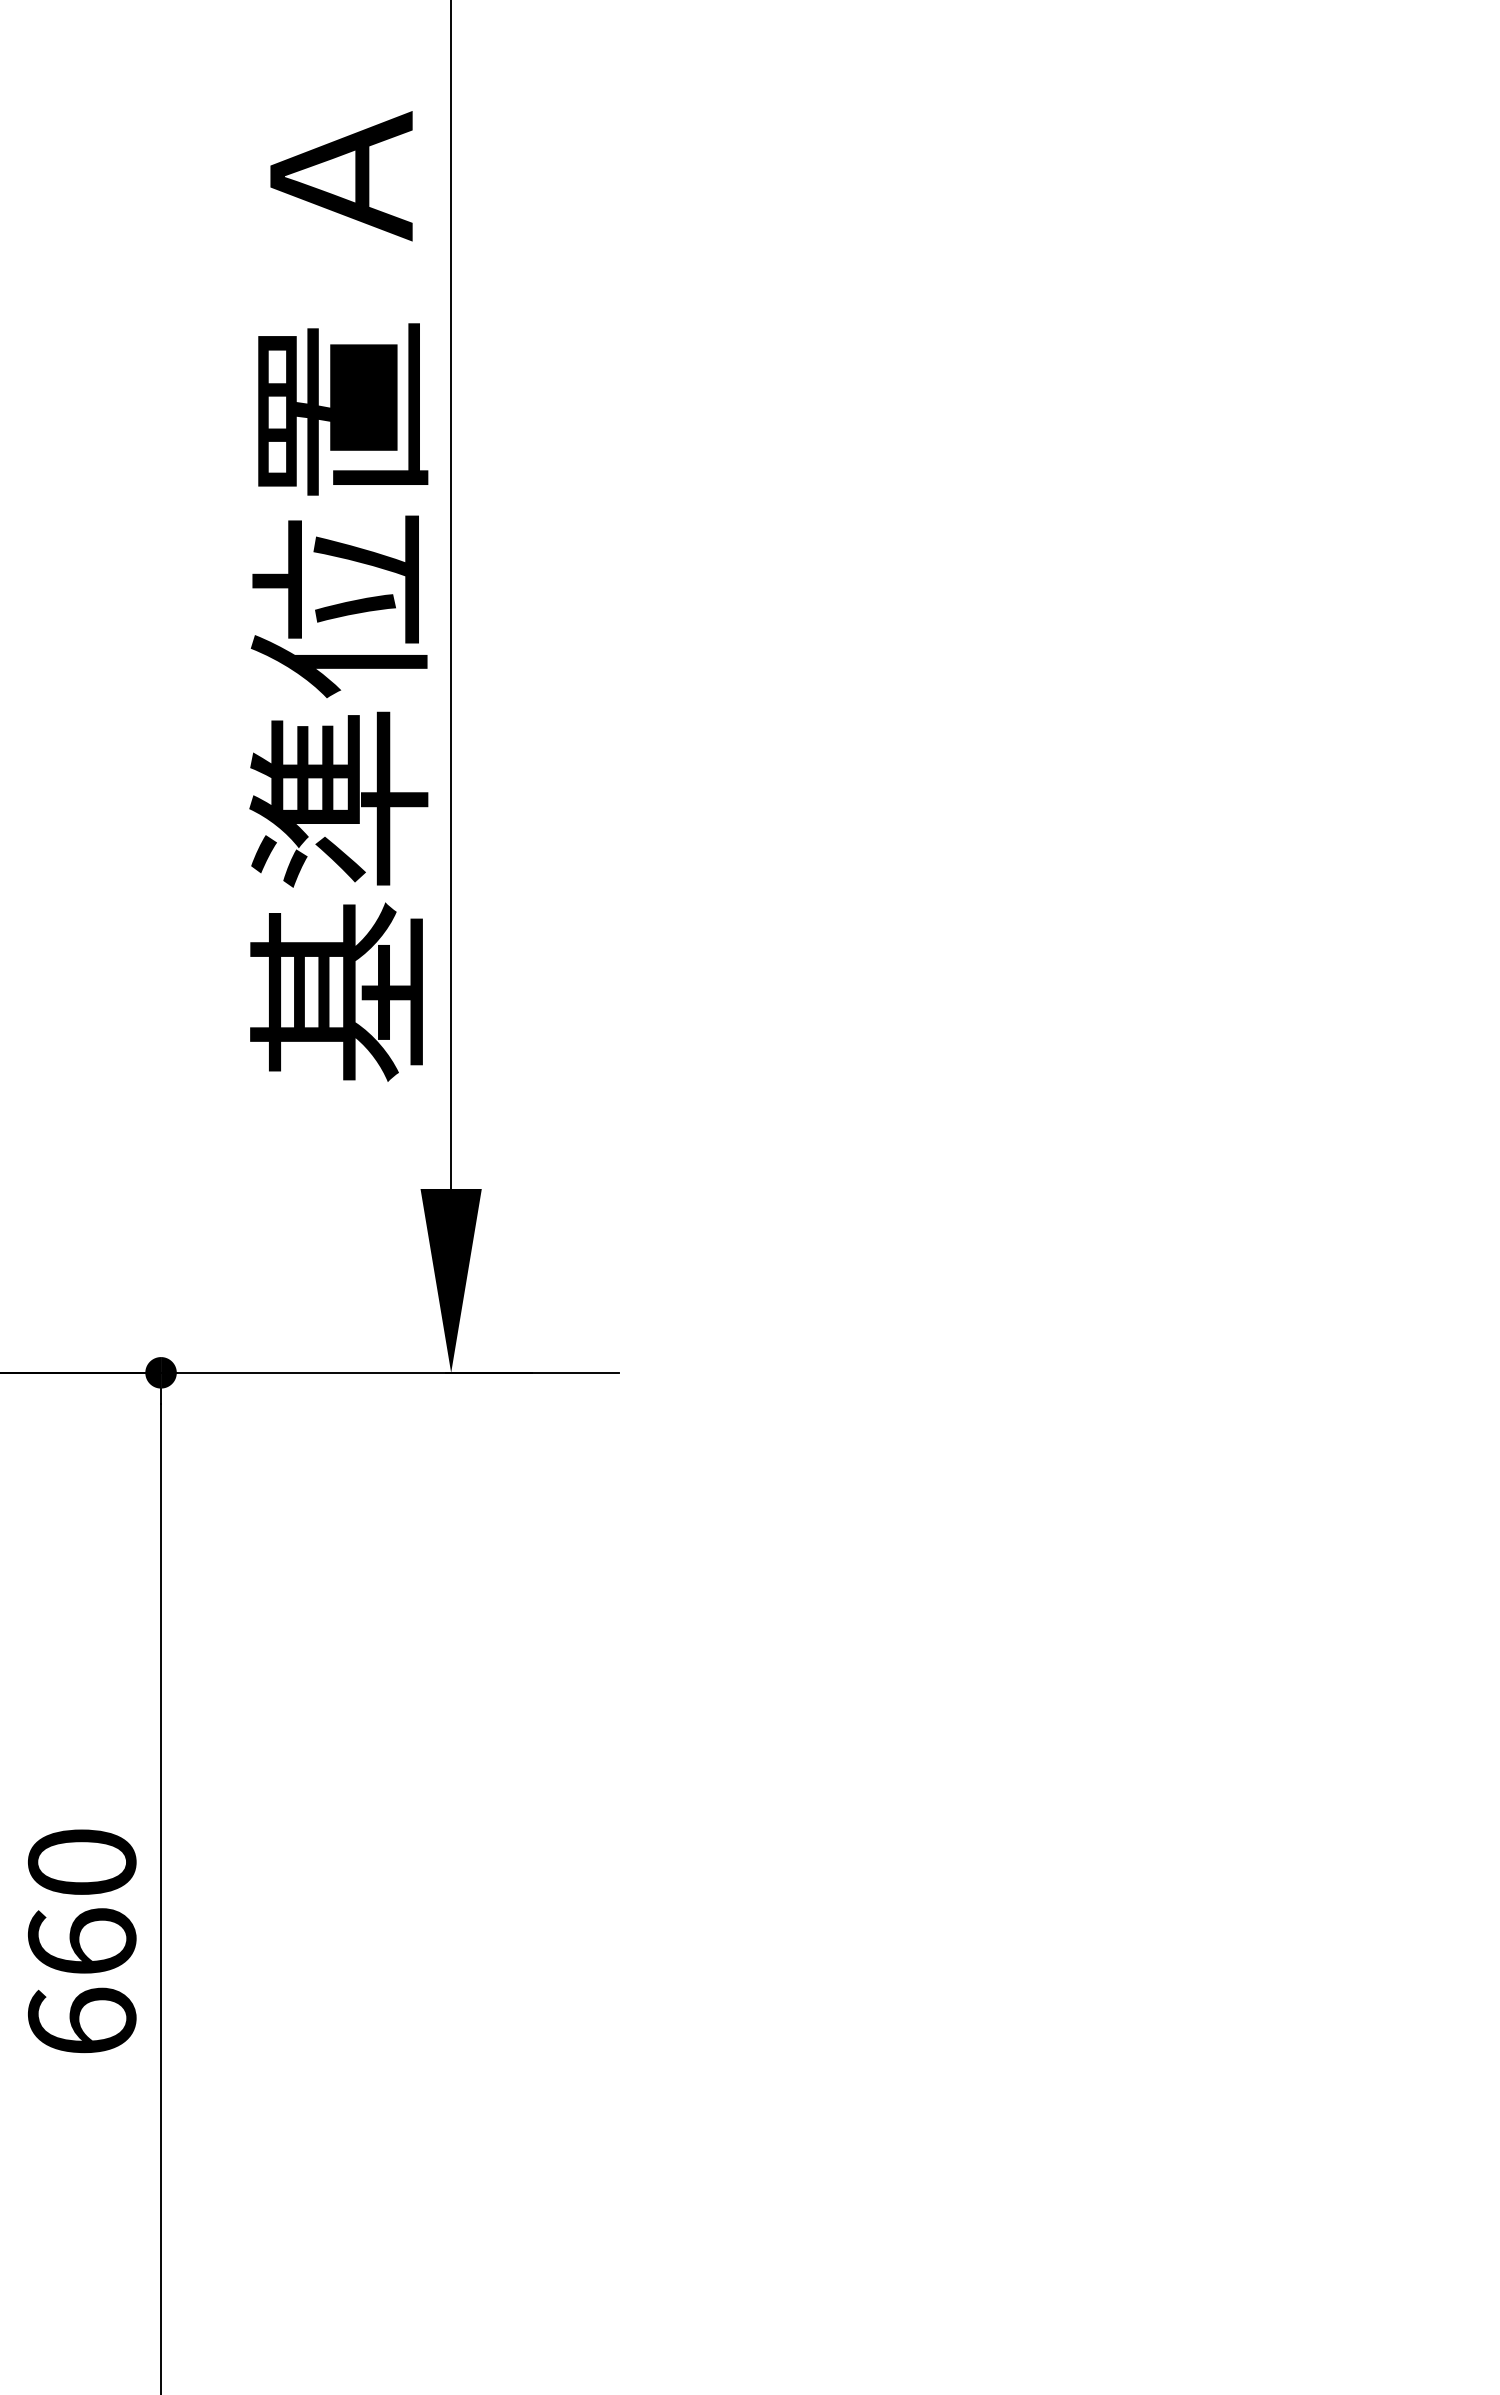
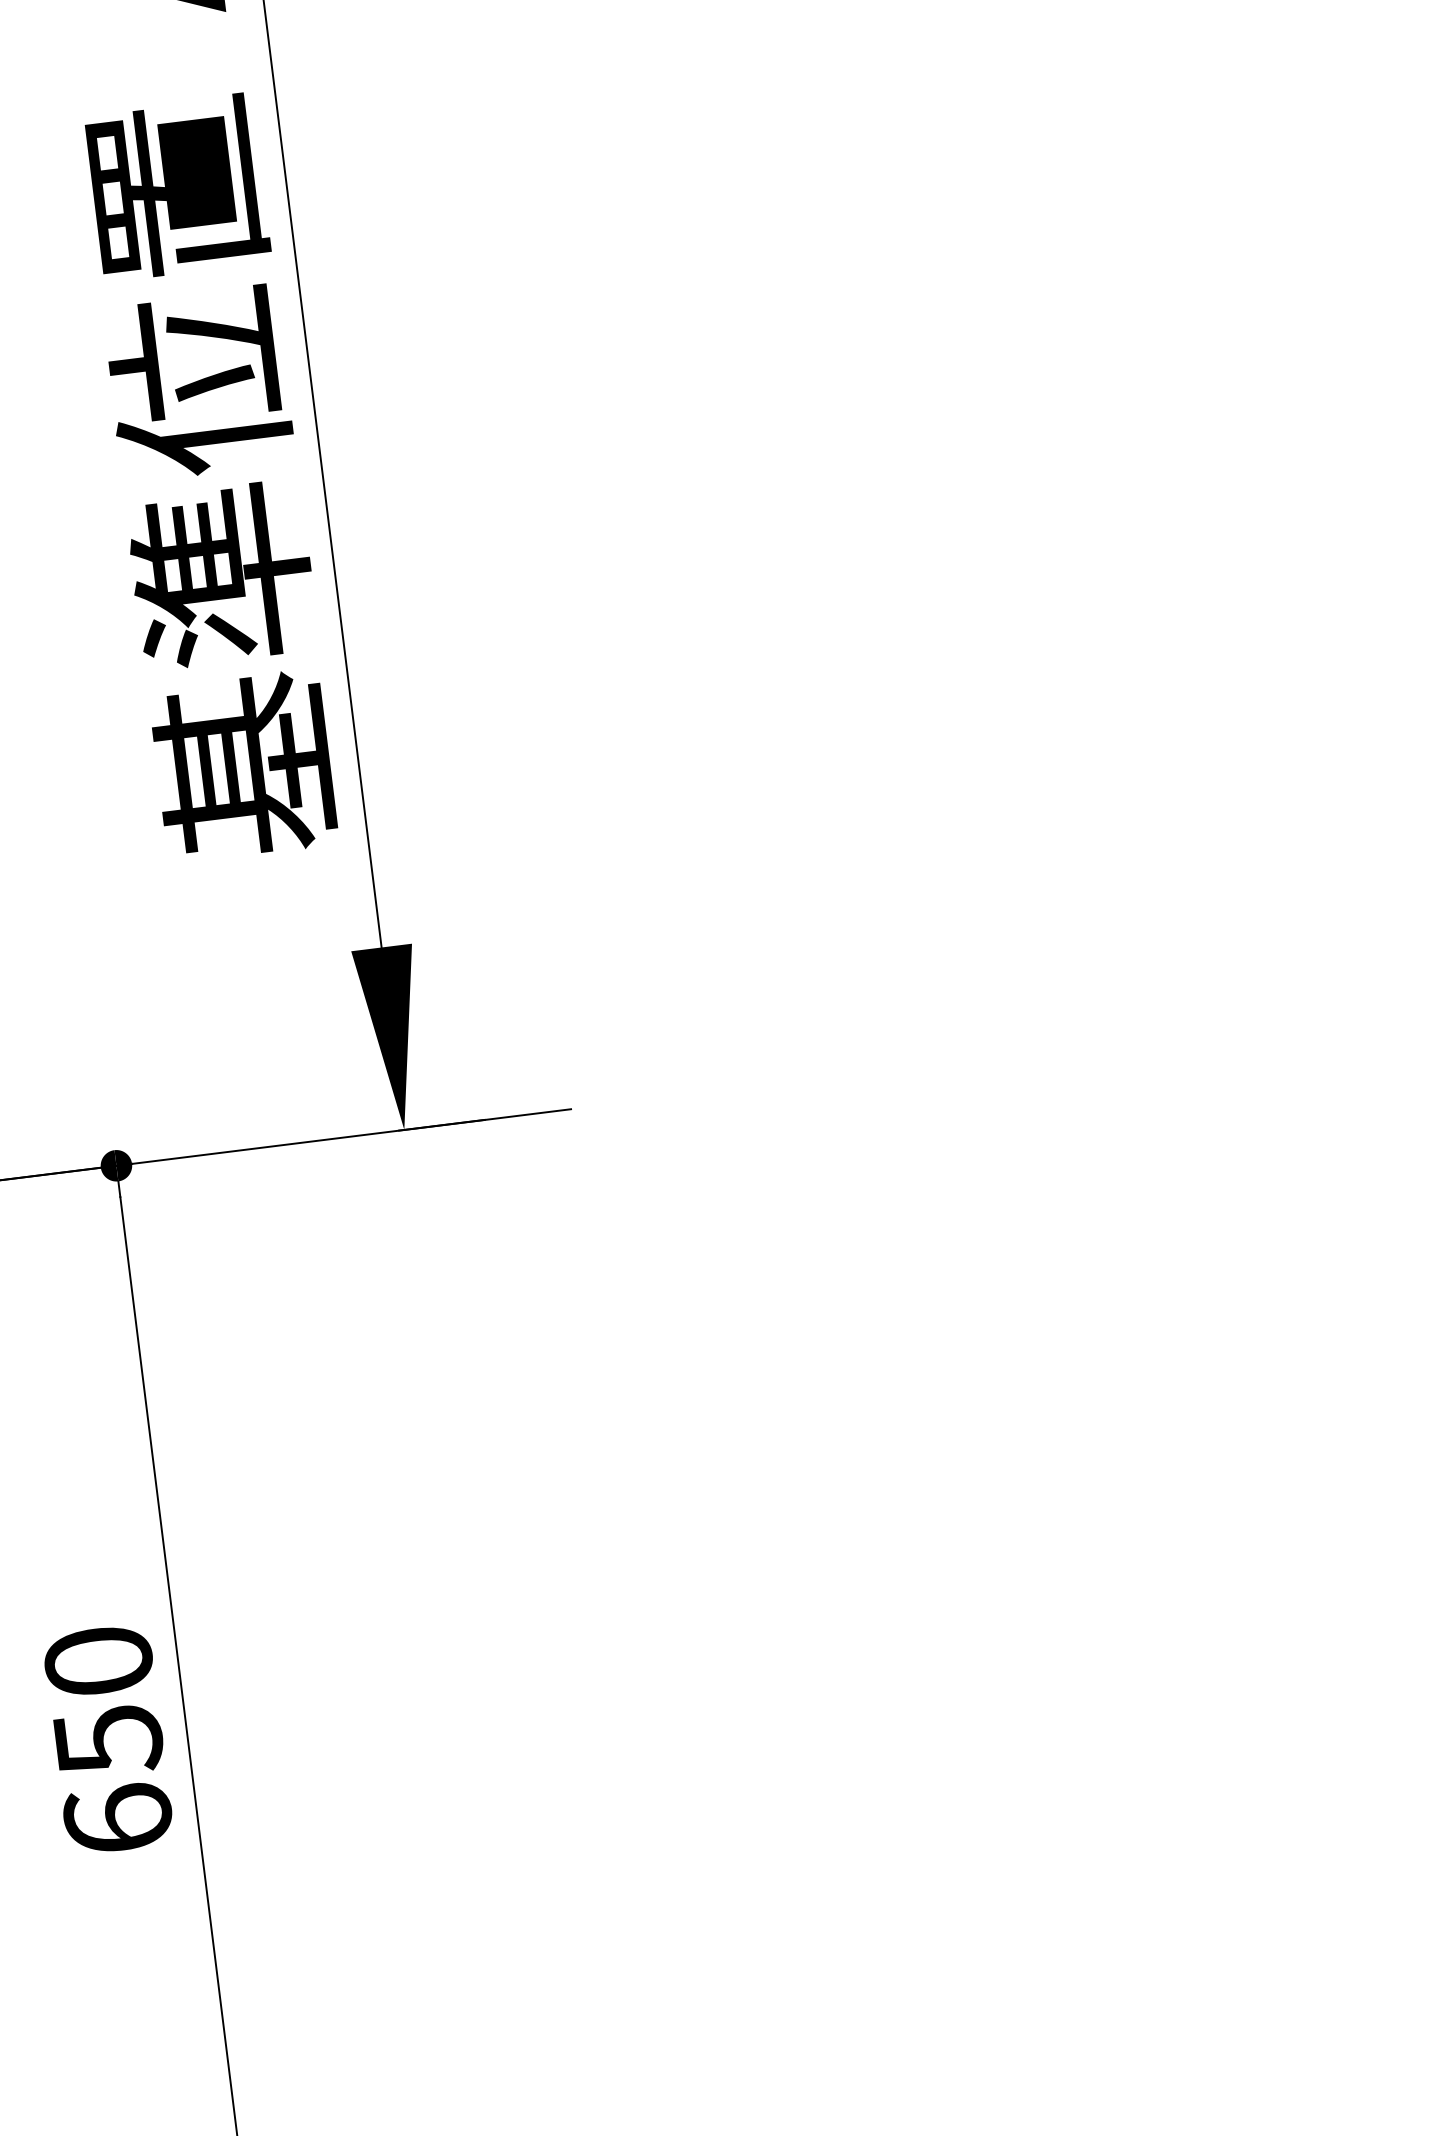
text: (81, 1942) -> (107, 1740), 660 -> 650

